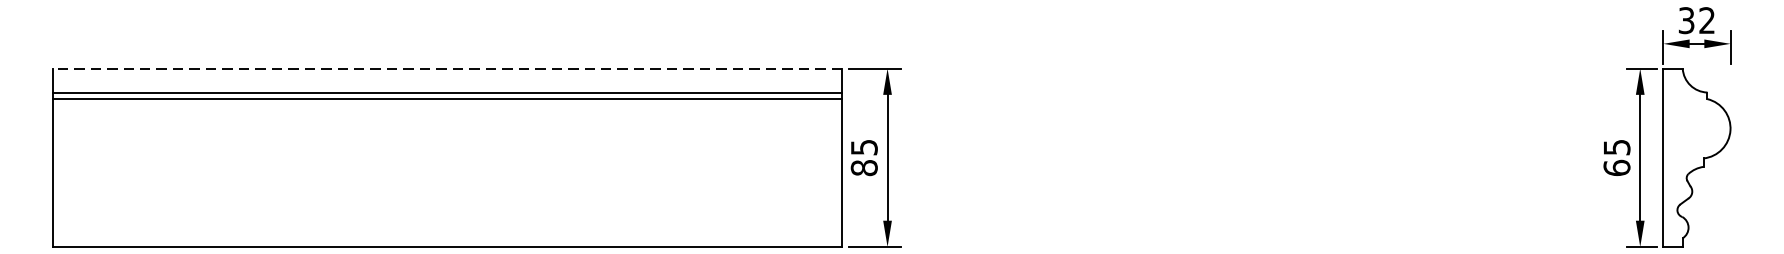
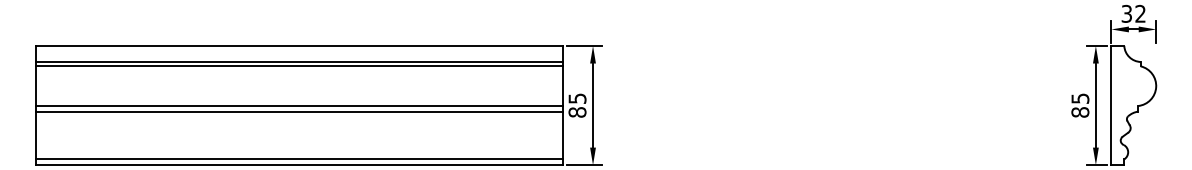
line: (446, 69) -> (298, 46), dashed -> solid
line: (446, 159) -> (298, 106), added
line: (446, 166) -> (298, 111), added
text: (1617, 168) -> (1080, 112), 65 -> 85
line: (446, 238) -> (298, 159), added

